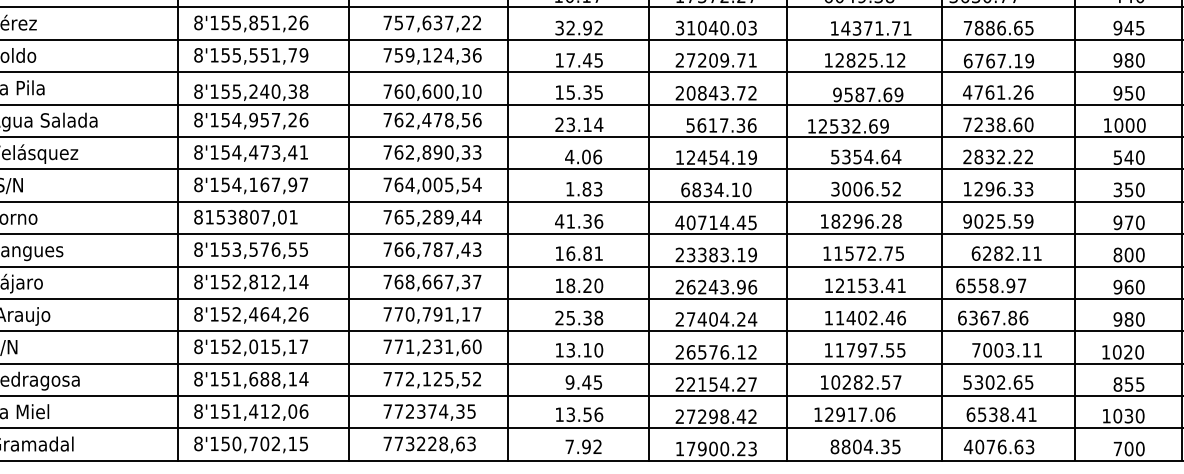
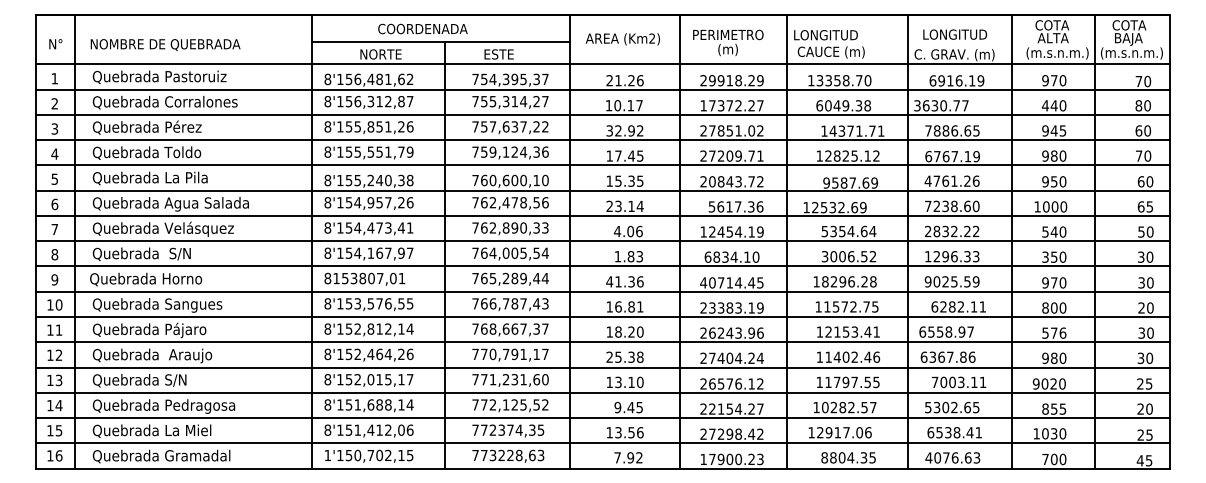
text: (715, 27) -> (731, 130), 31040.03 -> 27851.02
text: (1129, 286) -> (1054, 332), 960 -> 576
text: (1105, 351) -> (1035, 383), 1020 -> 9020
text: (198, 443) -> (327, 455), 8'150,702,15 -> 1'150,702,15

